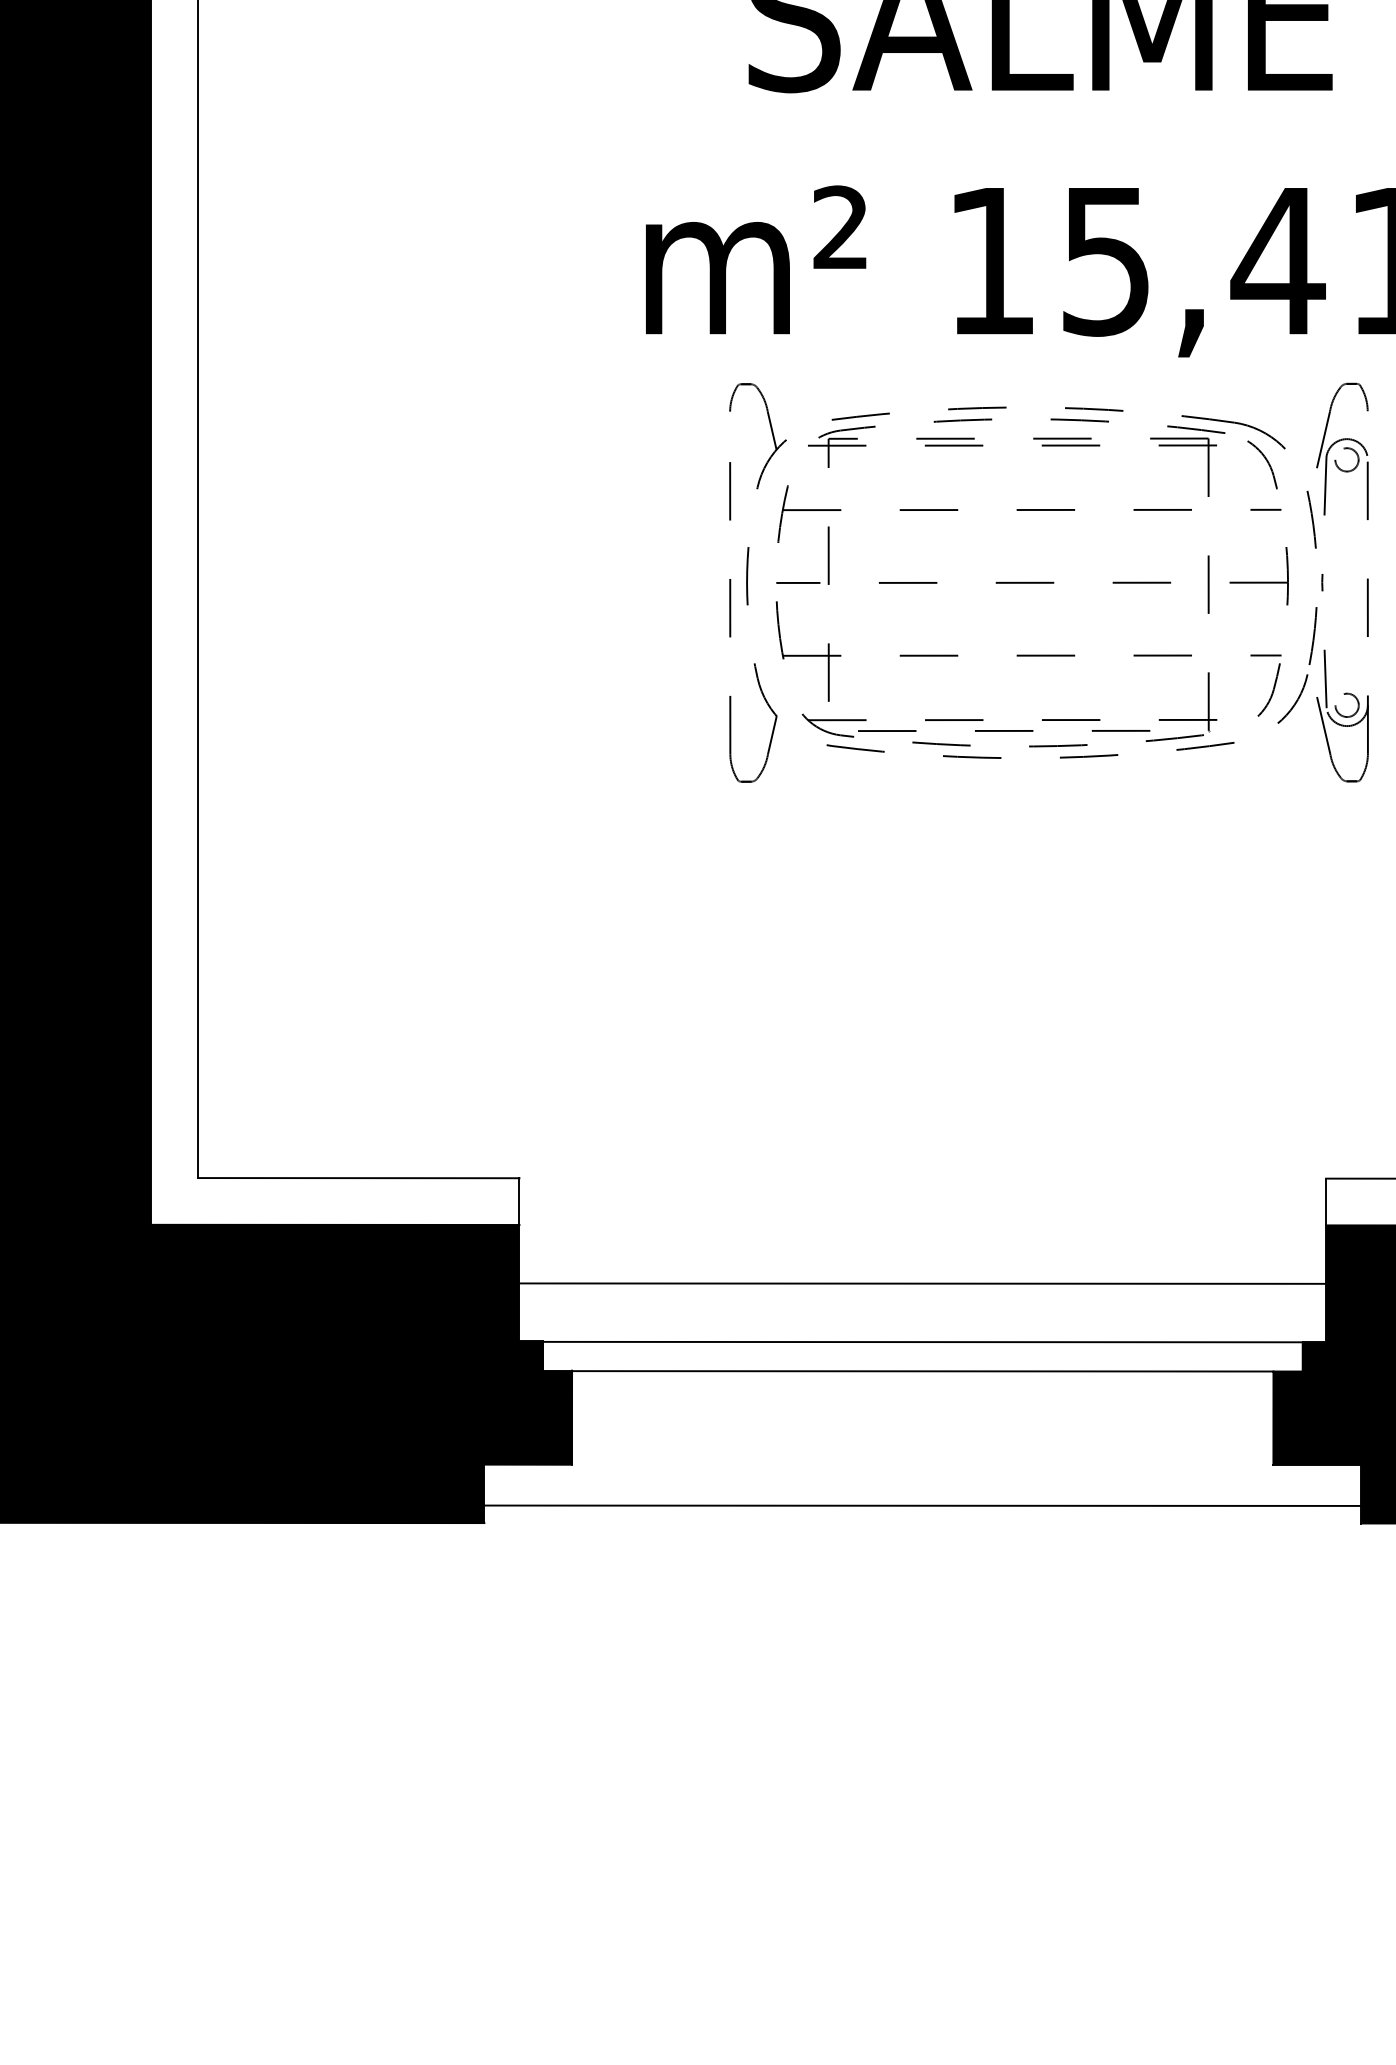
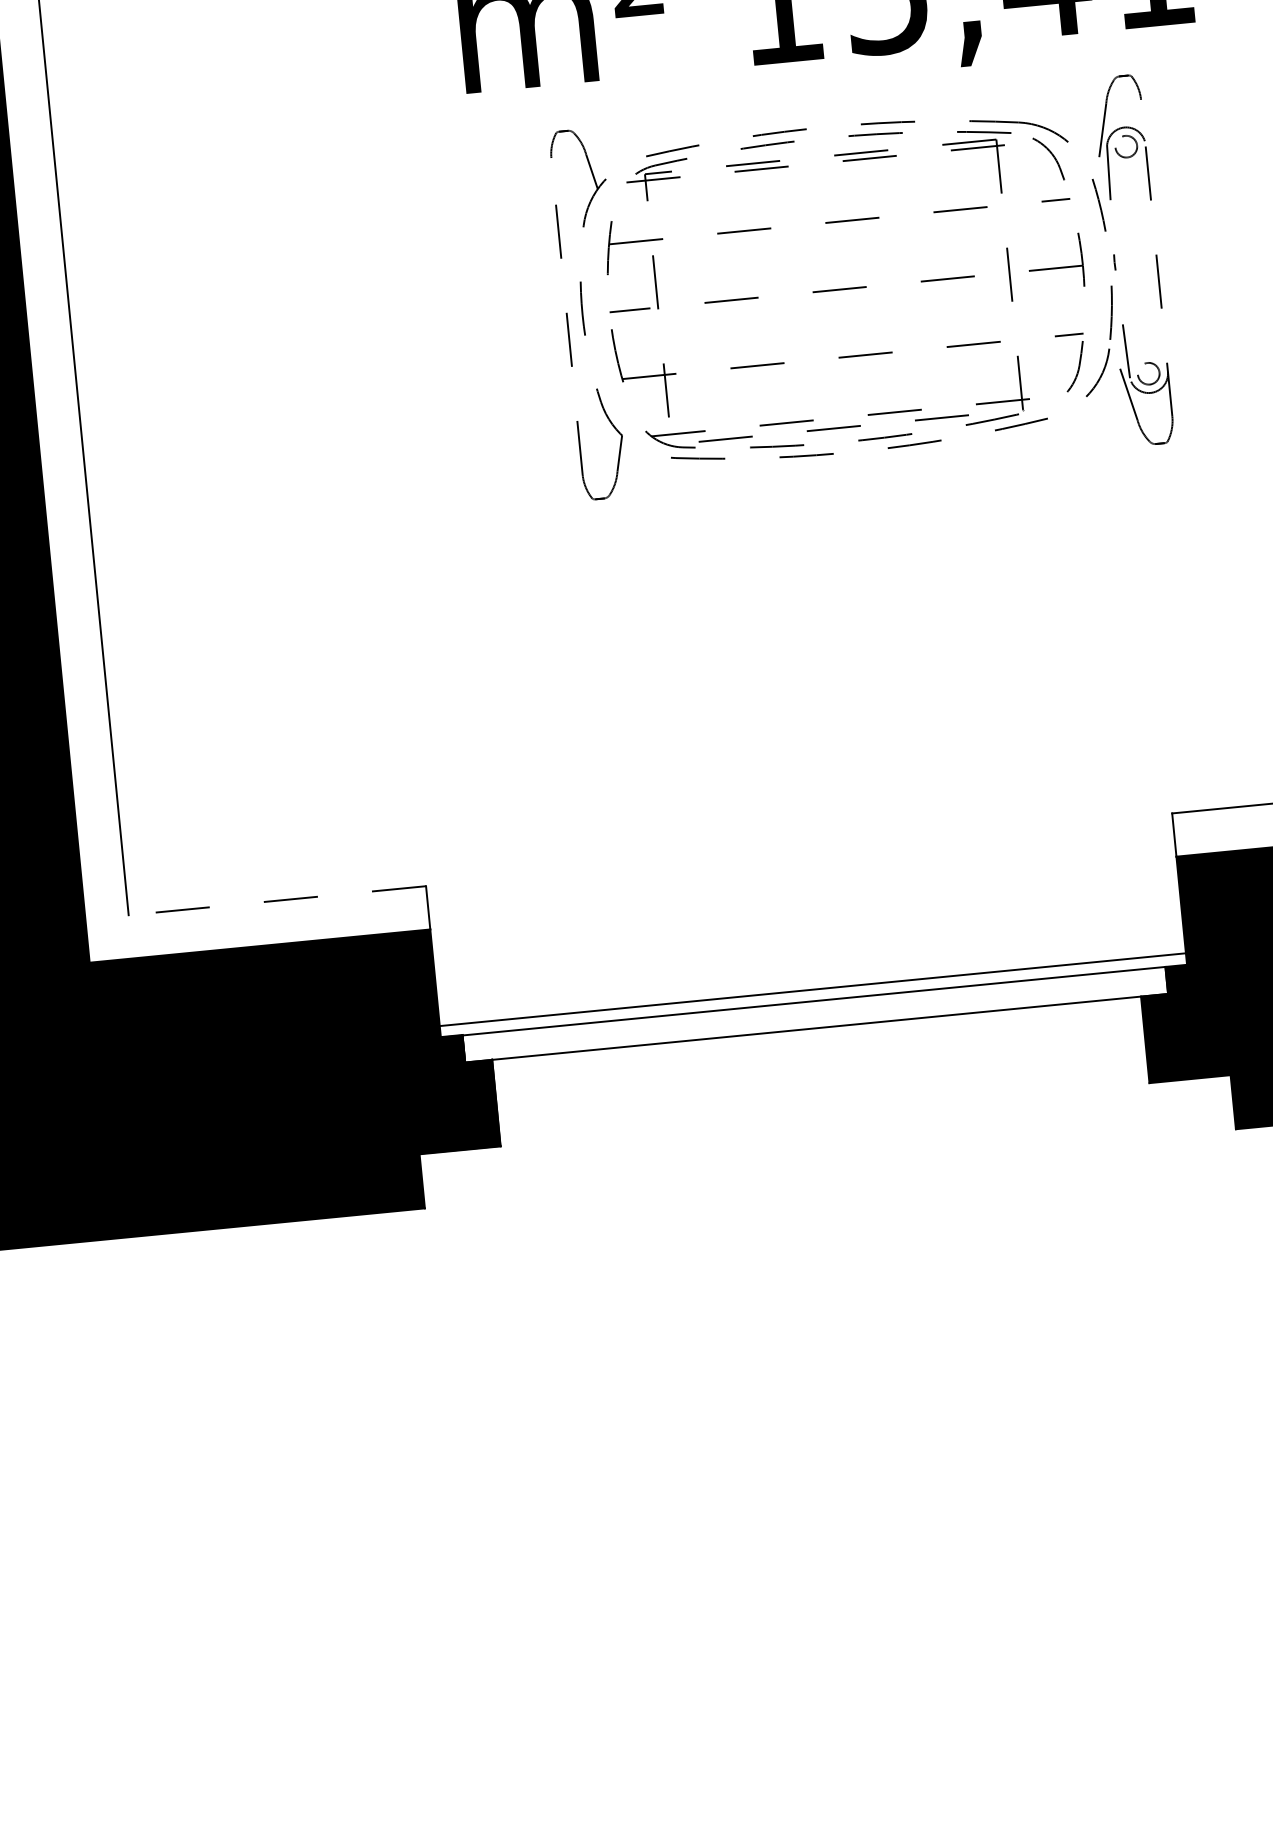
line: (358, 1178) -> (277, 901), solid -> dashed
line: (922, 1283) -> (812, 989), moved
line: (922, 1505) -> (828, 1152), removed

